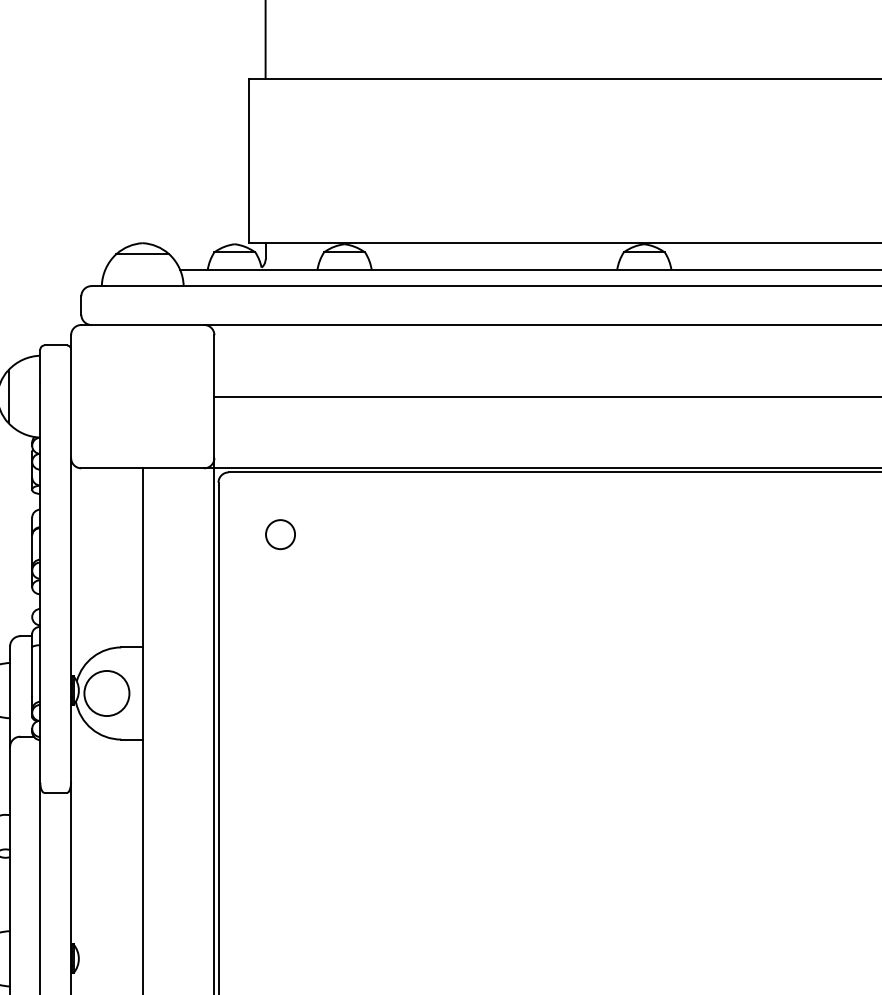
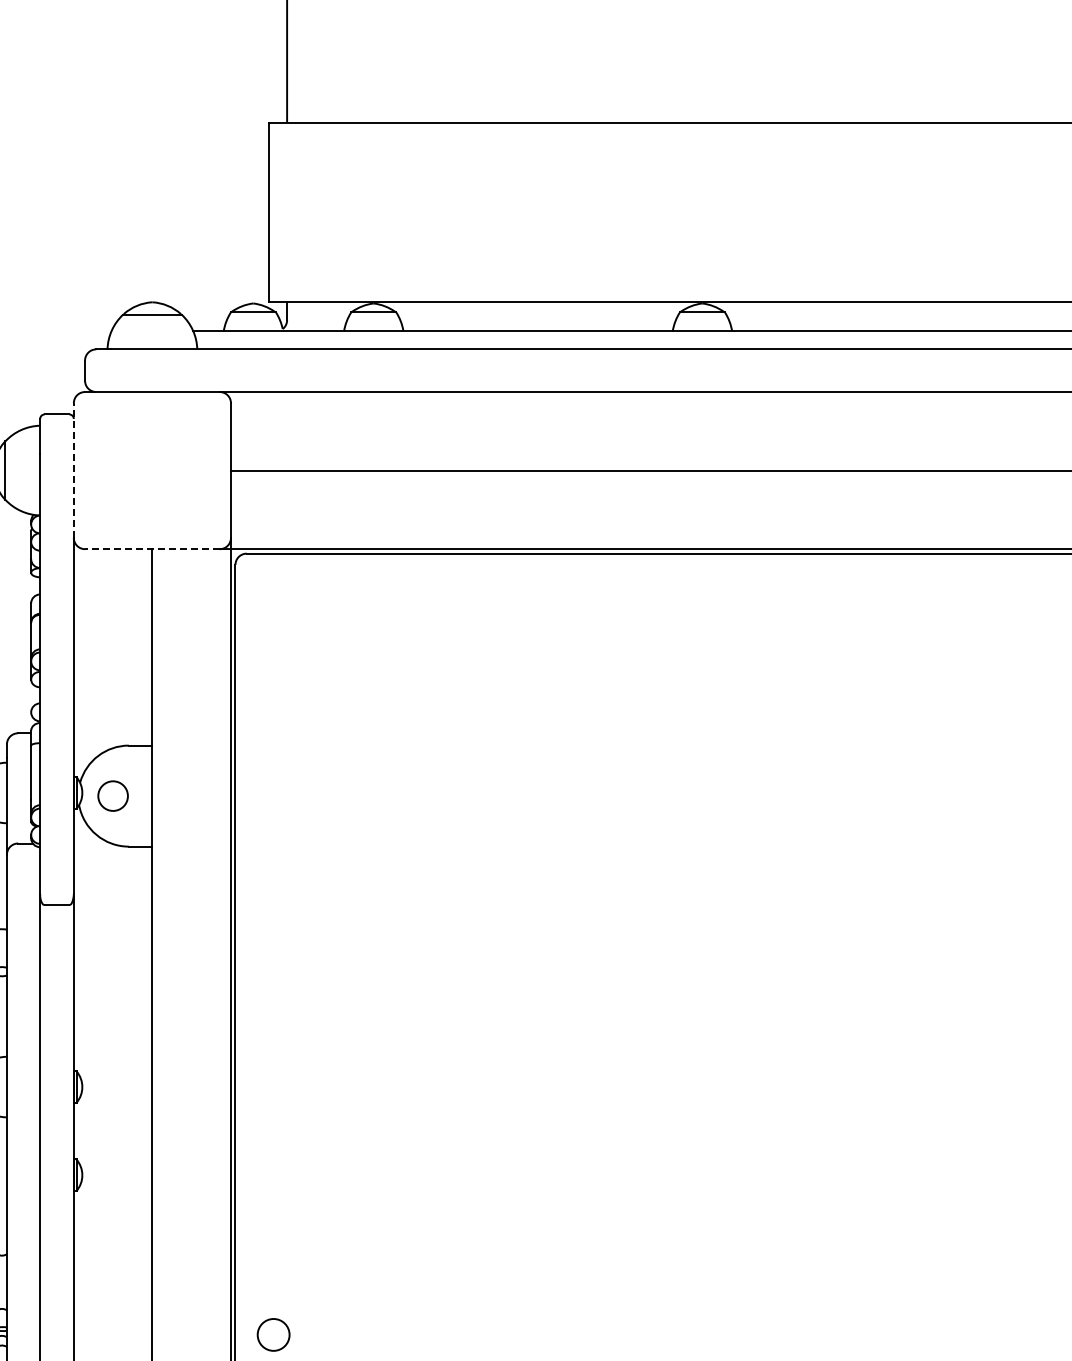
line: (70, 396) -> (73, 470), solid -> dashed
line: (141, 468) -> (151, 549), solid -> dashed
circle: (280, 534) -> (303, 621), removed
circle: (106, 692) -> (112, 795), size x0.6

